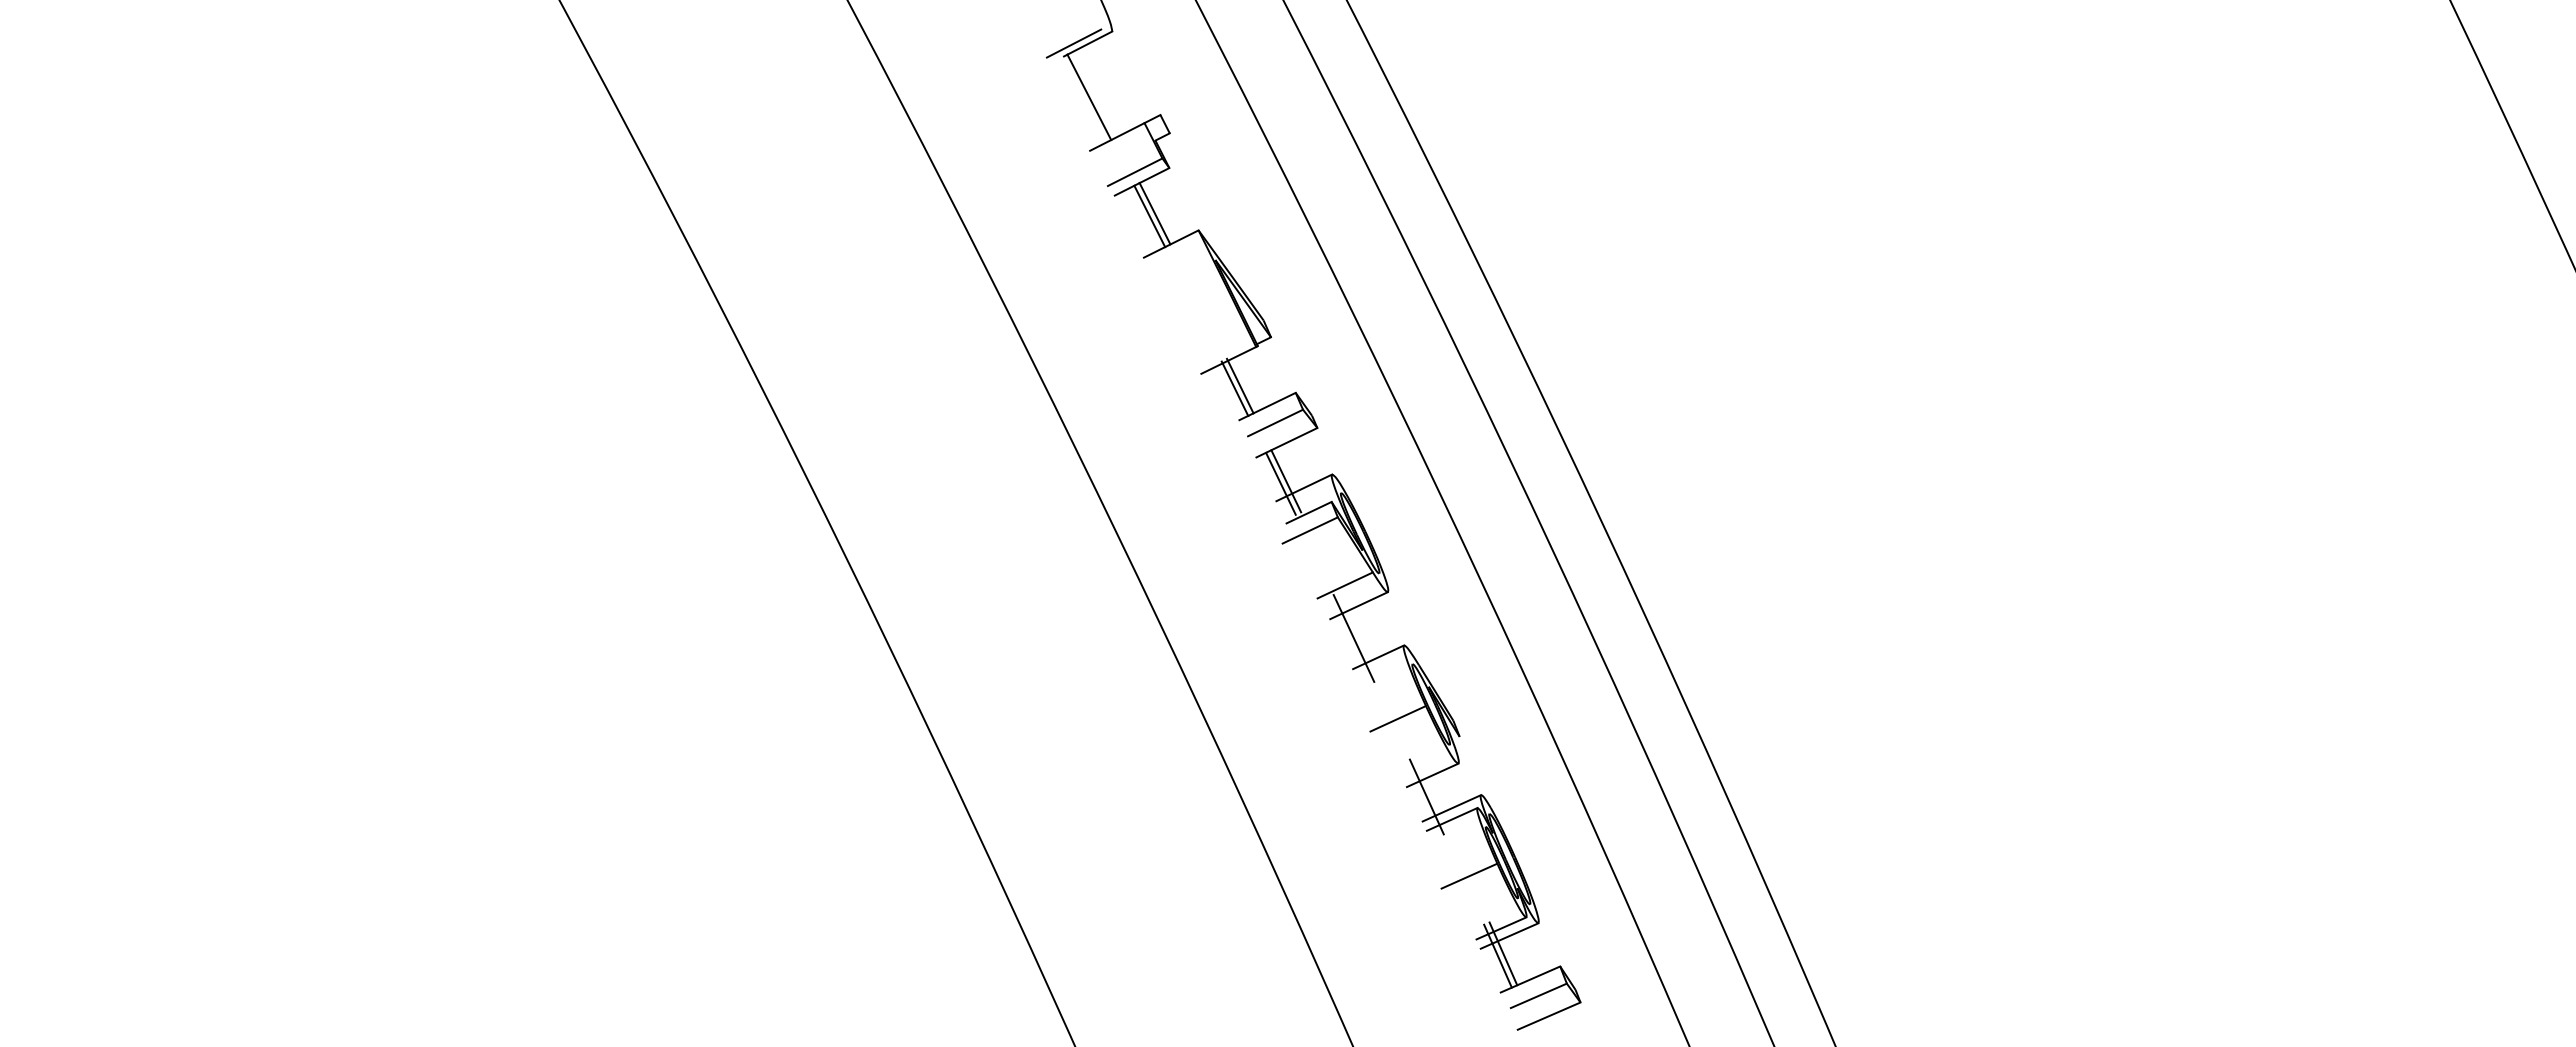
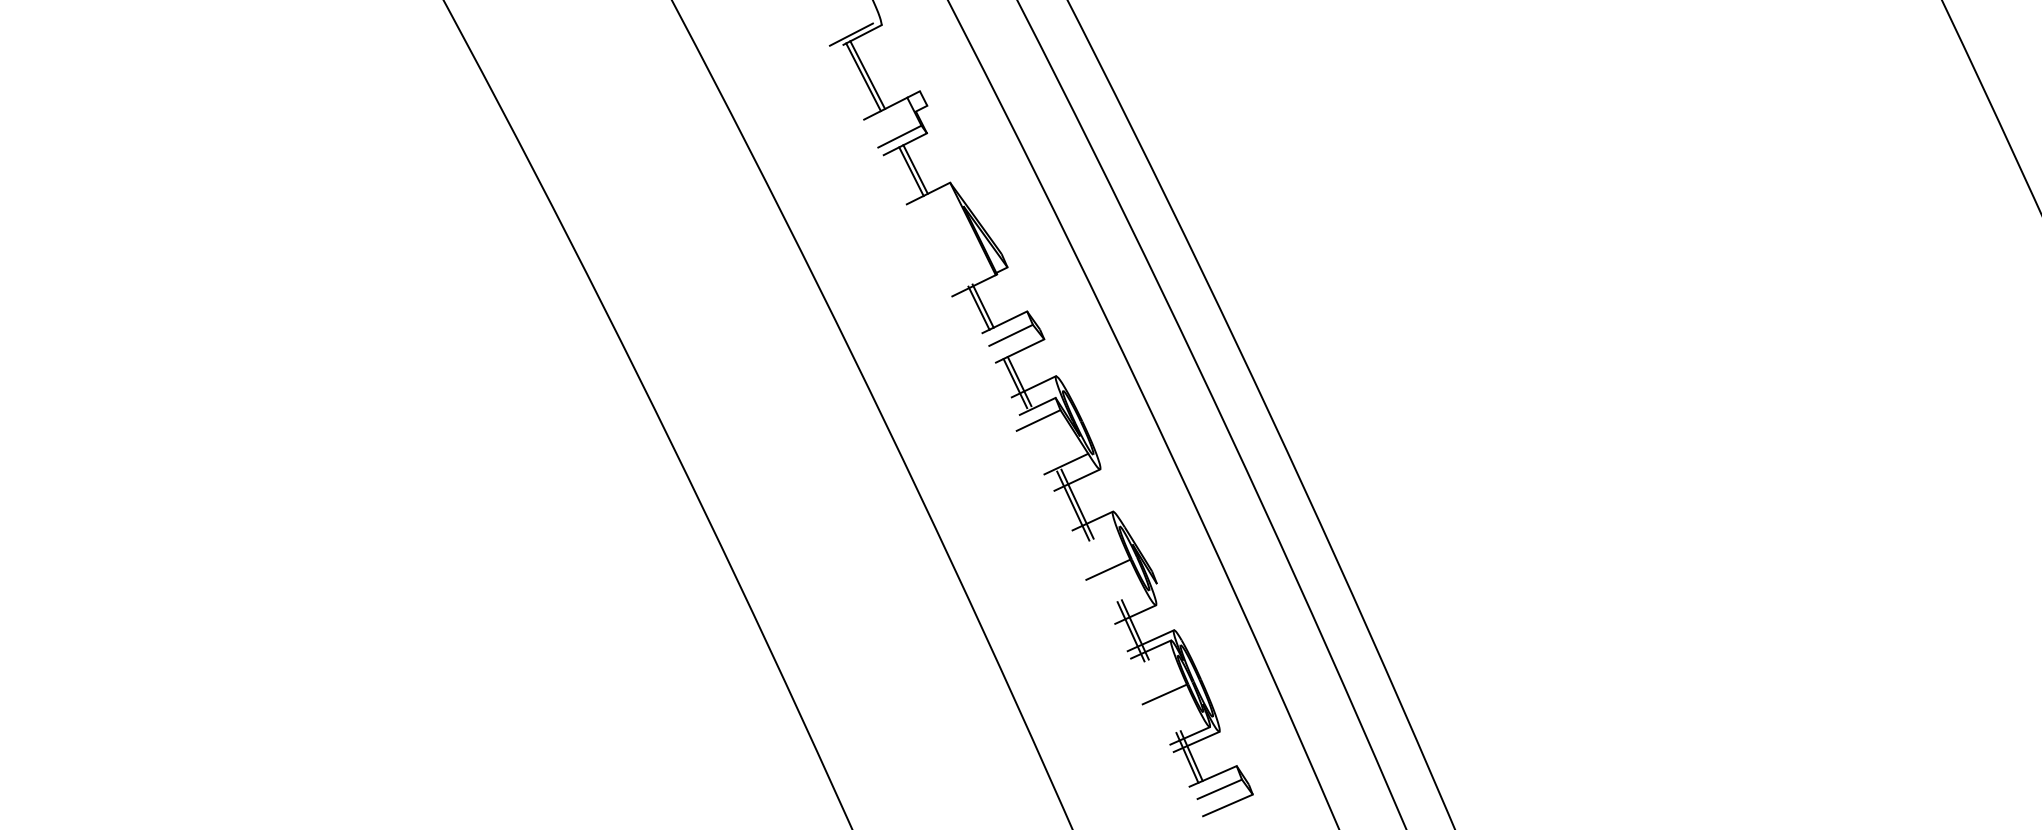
line: (1094, 94) -> (867, 75), added
line: (1359, 635) -> (1077, 503), added
line: (1432, 794) -> (1135, 629), added

